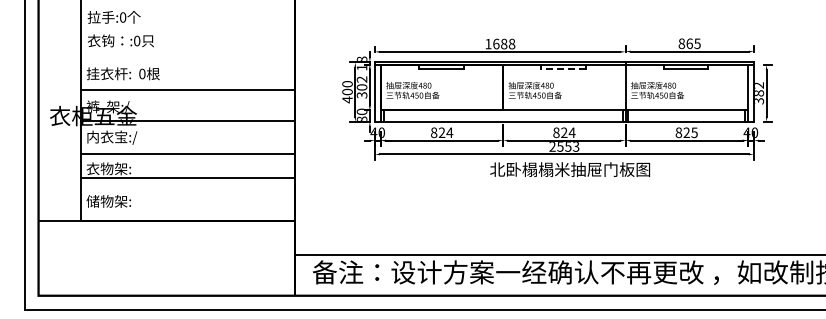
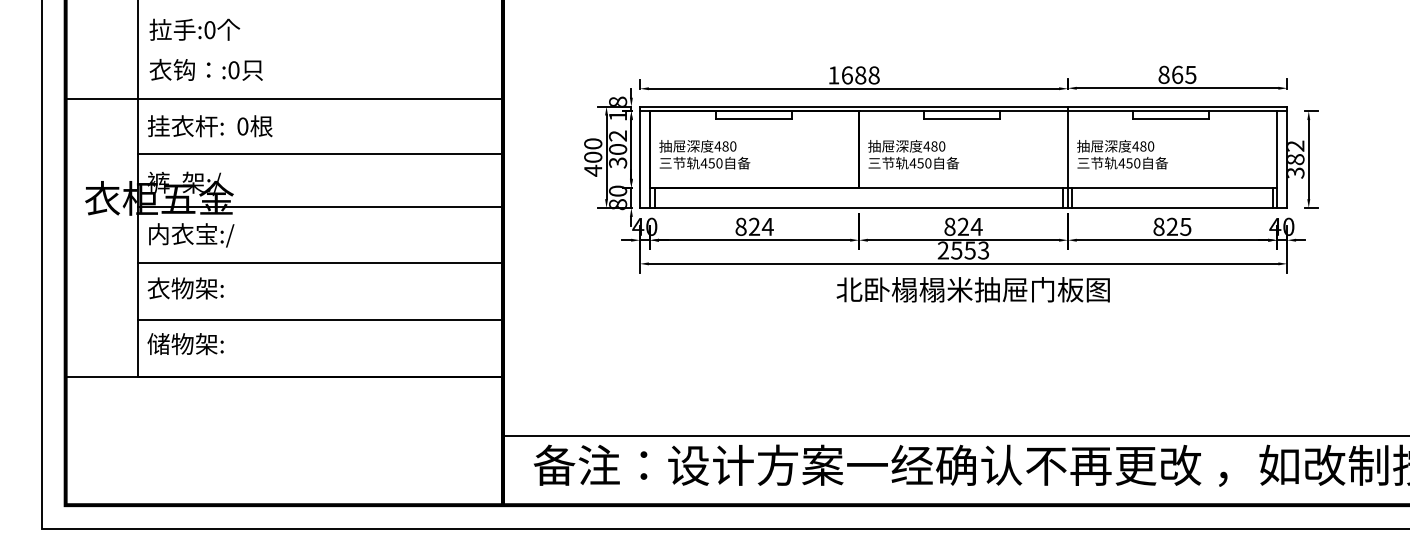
line: (166, 57) -> (284, 98), added
line: (563, 69) -> (961, 118), dashed -> solid
line: (187, 177) -> (319, 320), moved

